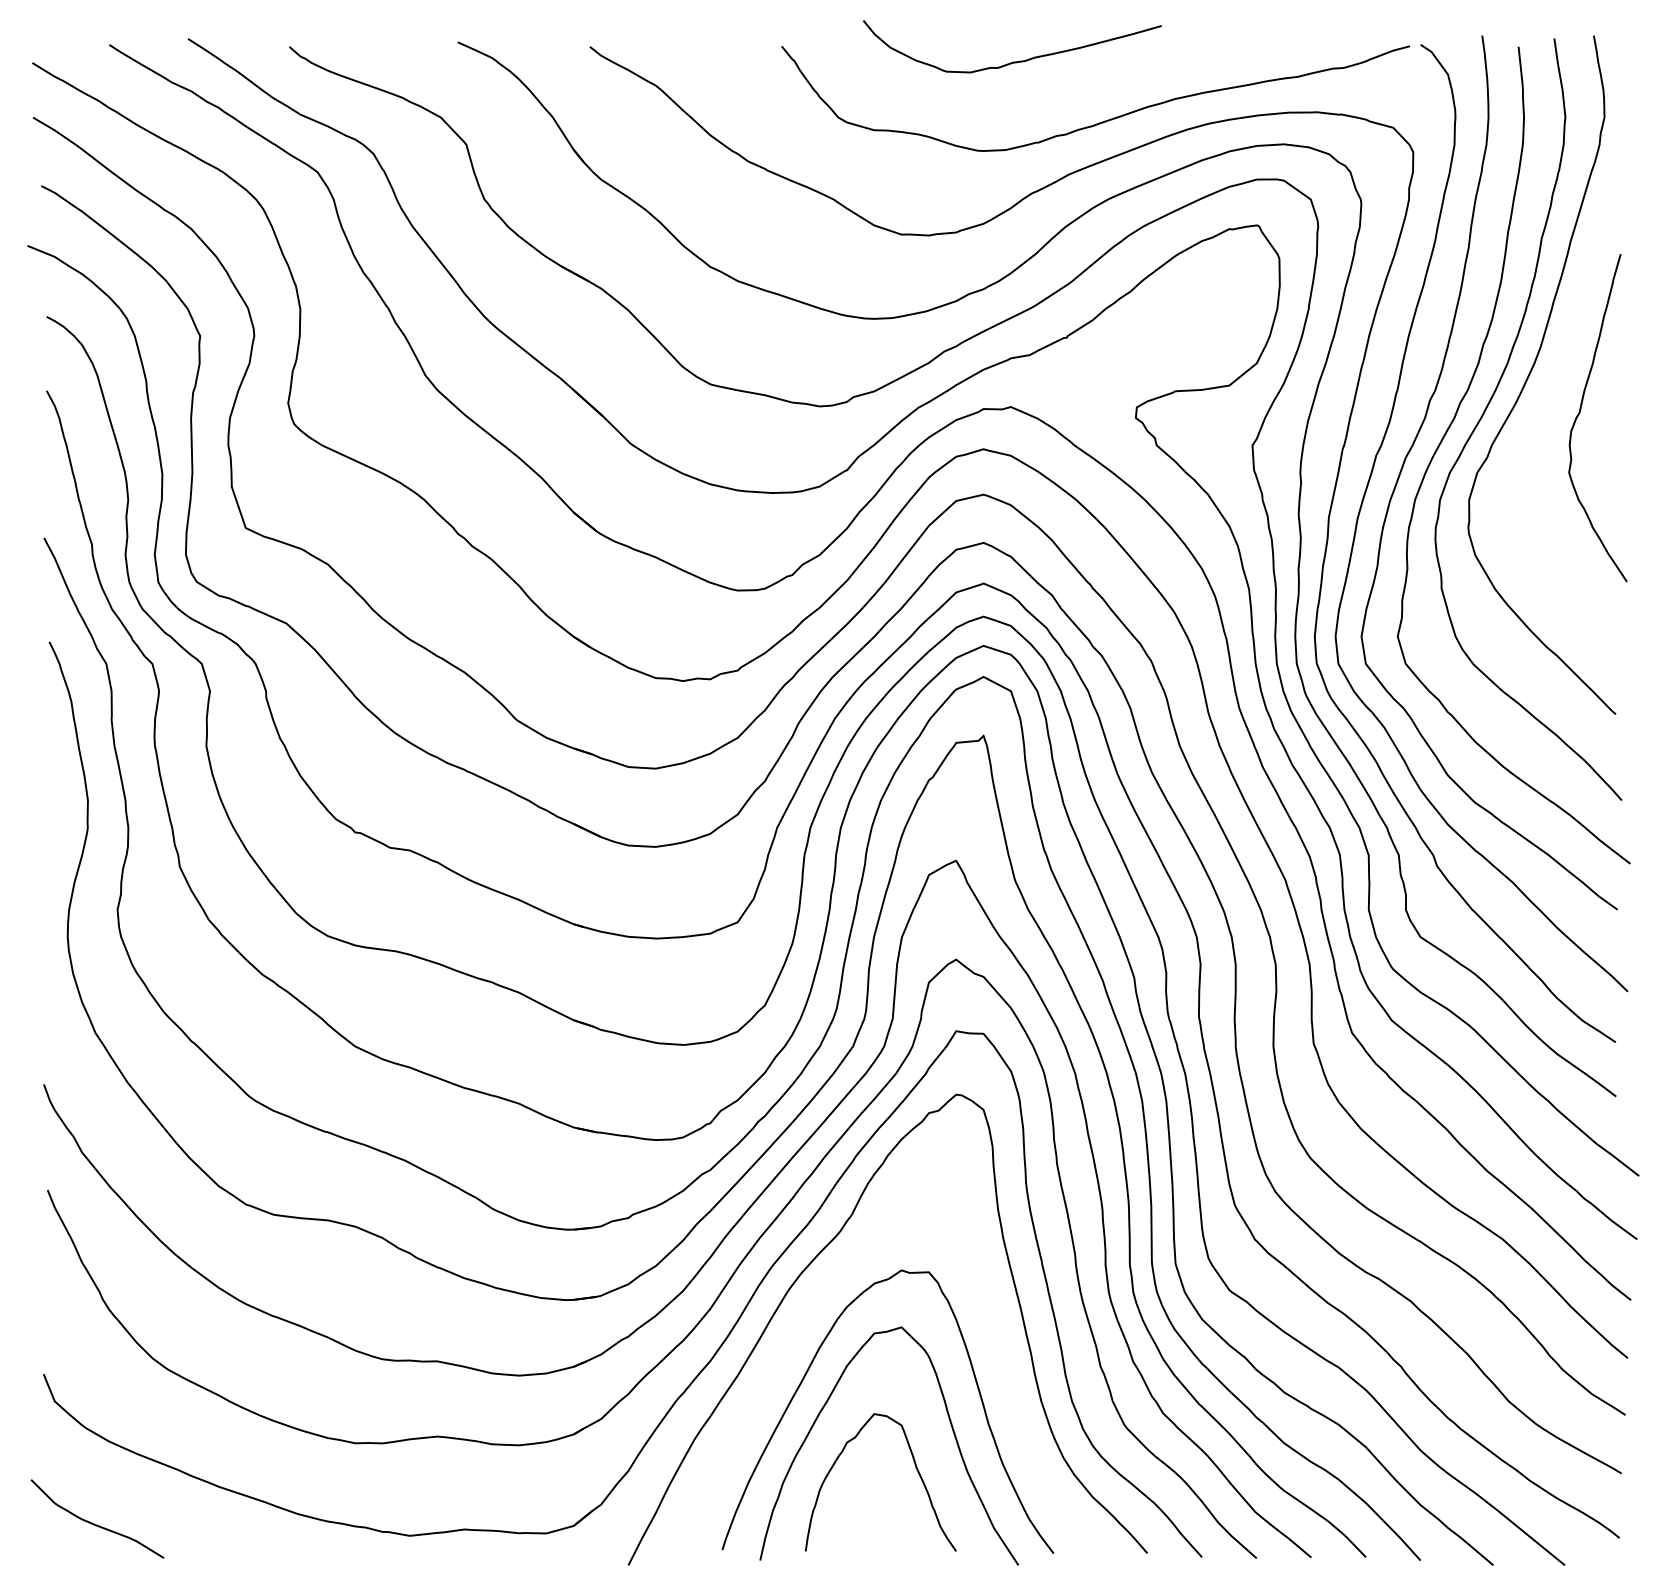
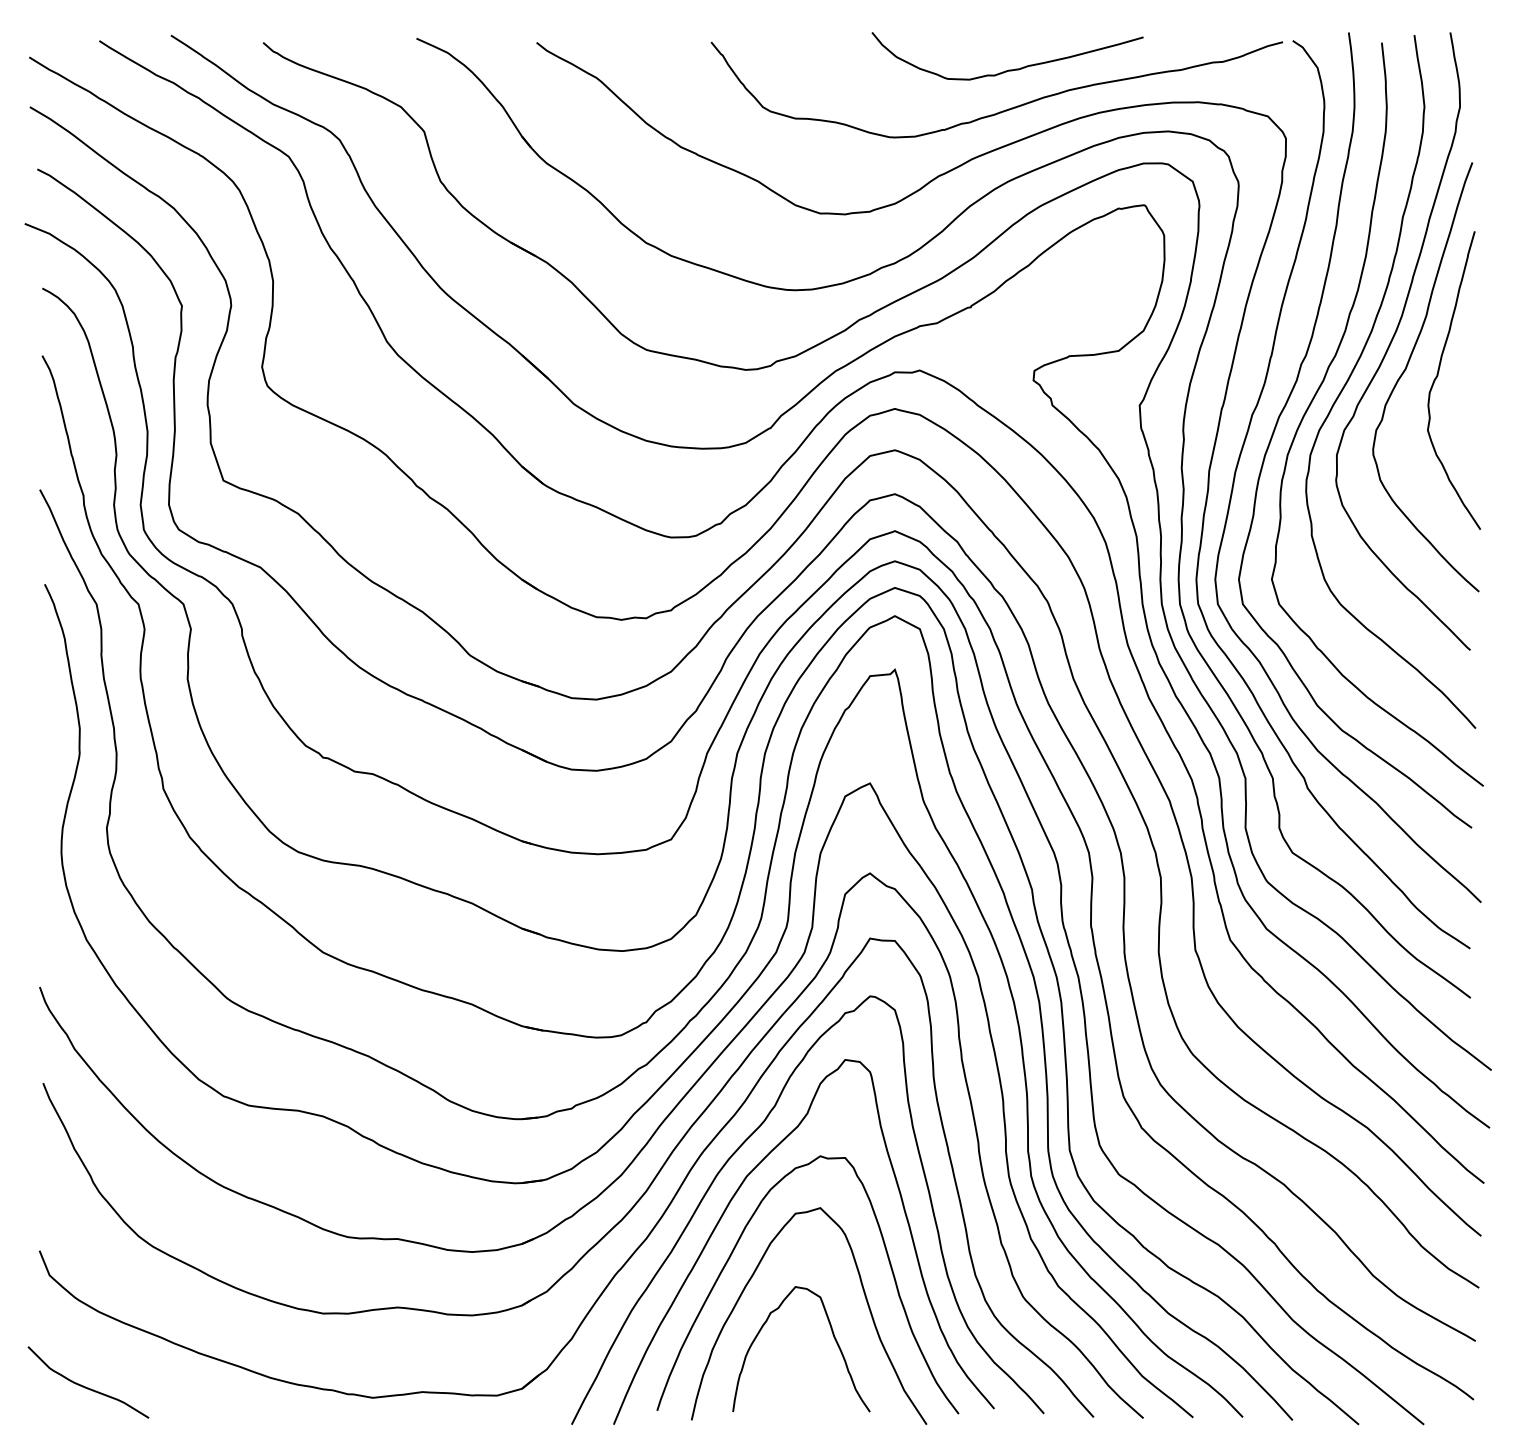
curve: (1013, 61) -> (1008, 69), moved
curve: (1545, 406) -> (1406, 370), added
curve: (807, 1314) -> (734, 1196), added

